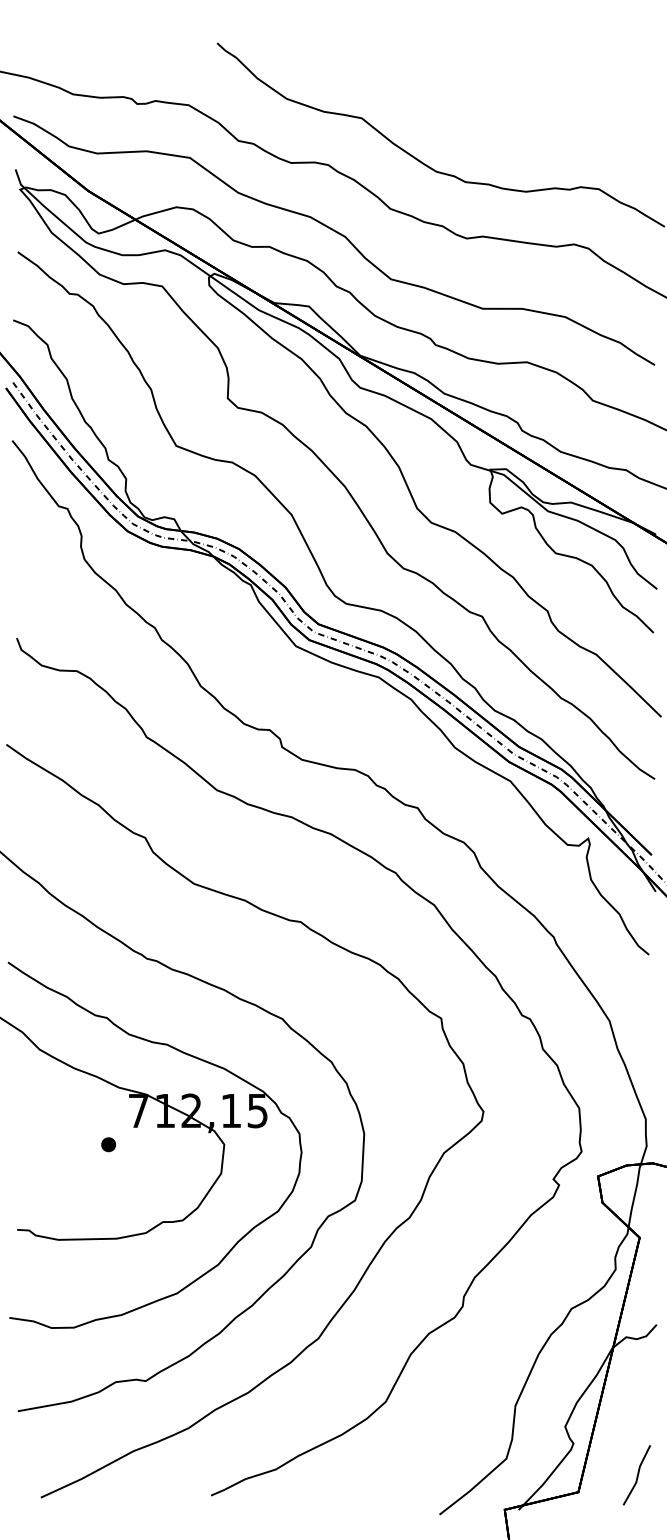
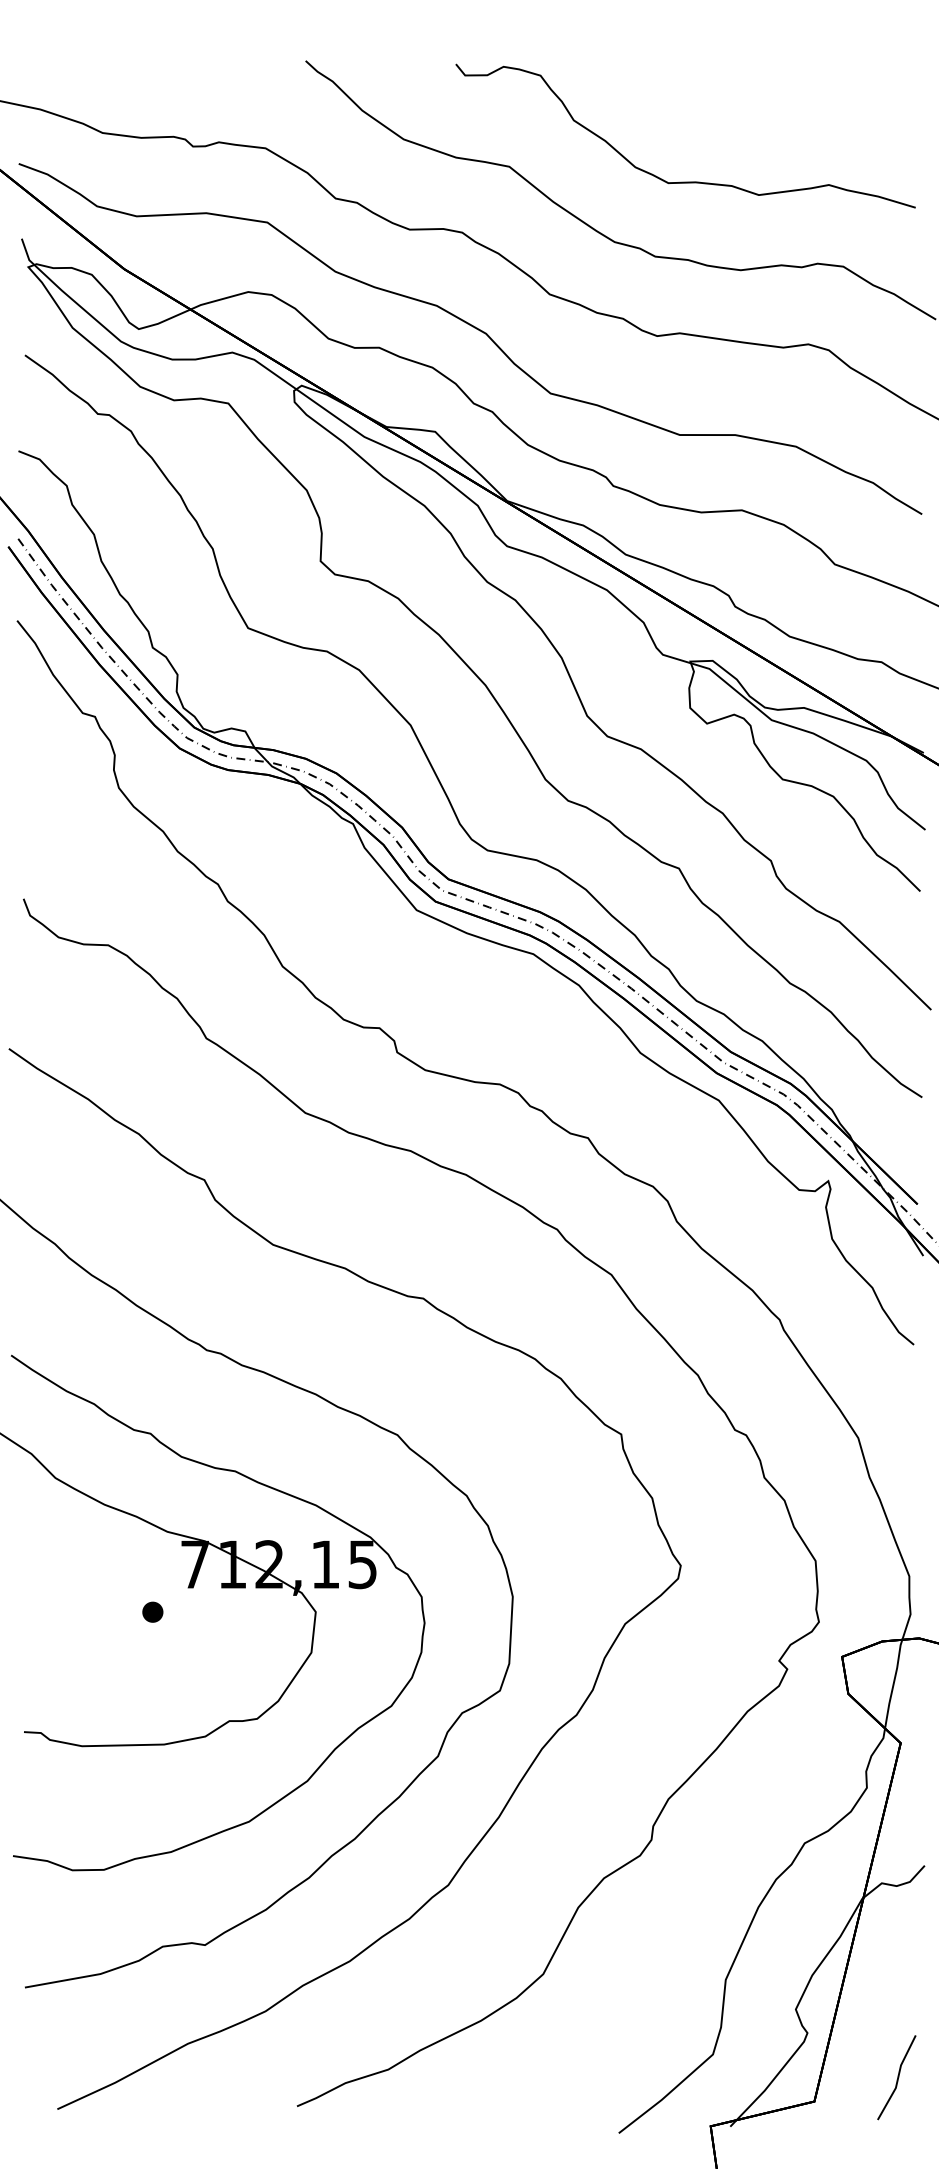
curve: (486, 128) -> (685, 181), added

